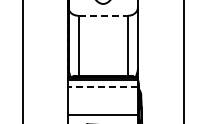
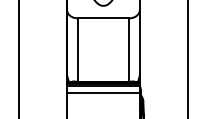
line: (103, 15) -> (103, 18), dashed -> solid
line: (103, 86) -> (103, 92), dashed -> solid

